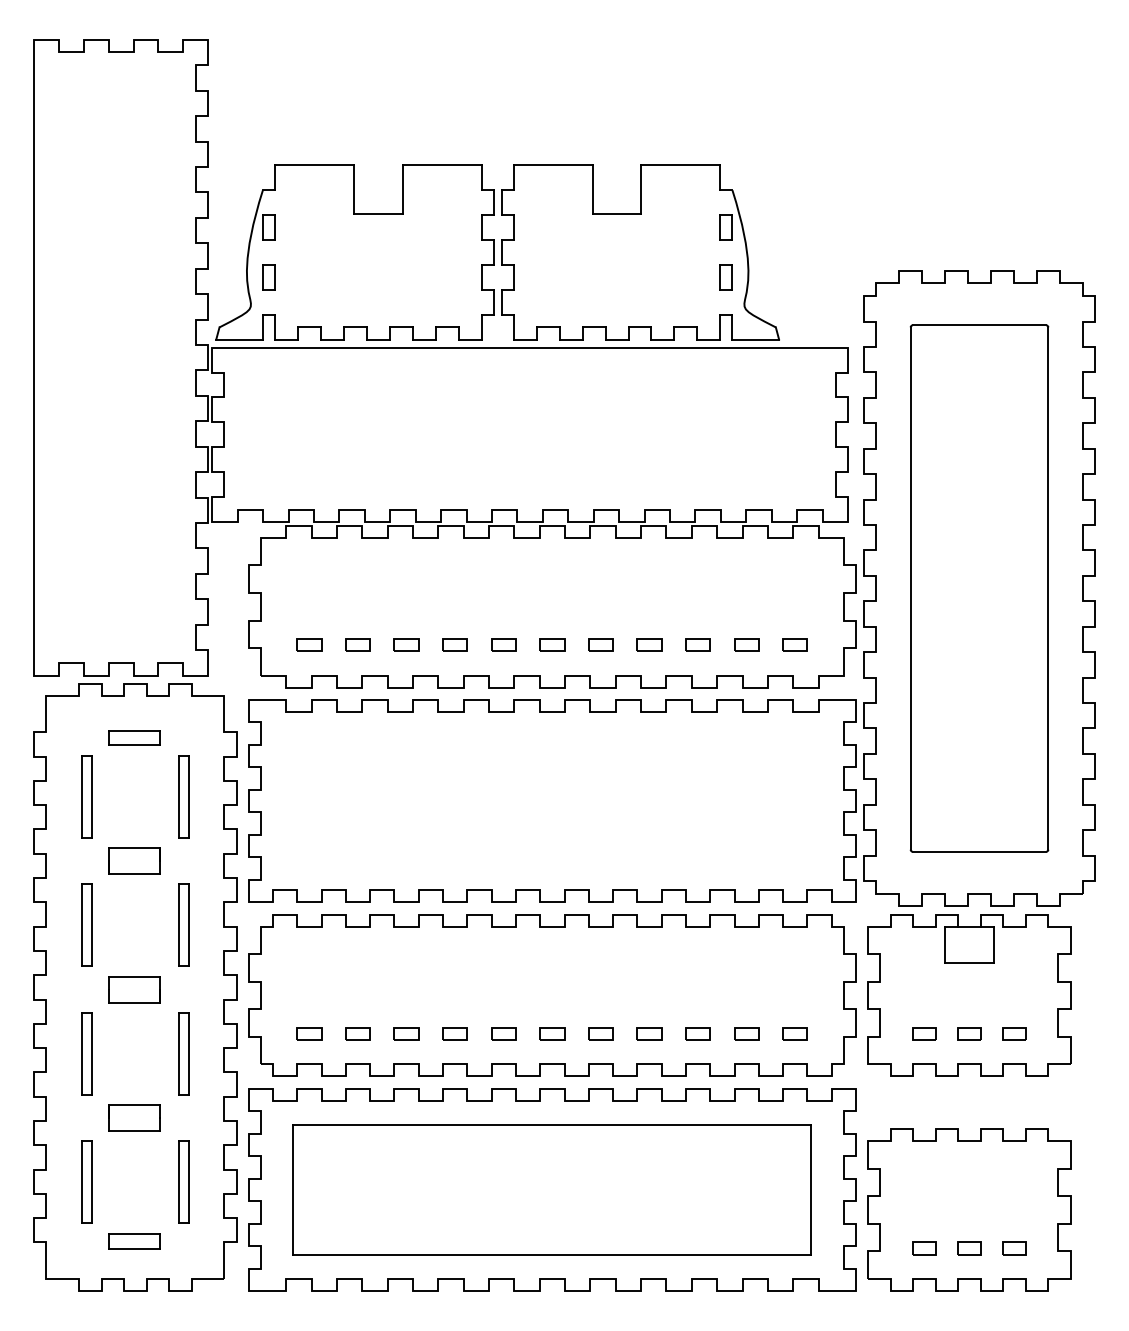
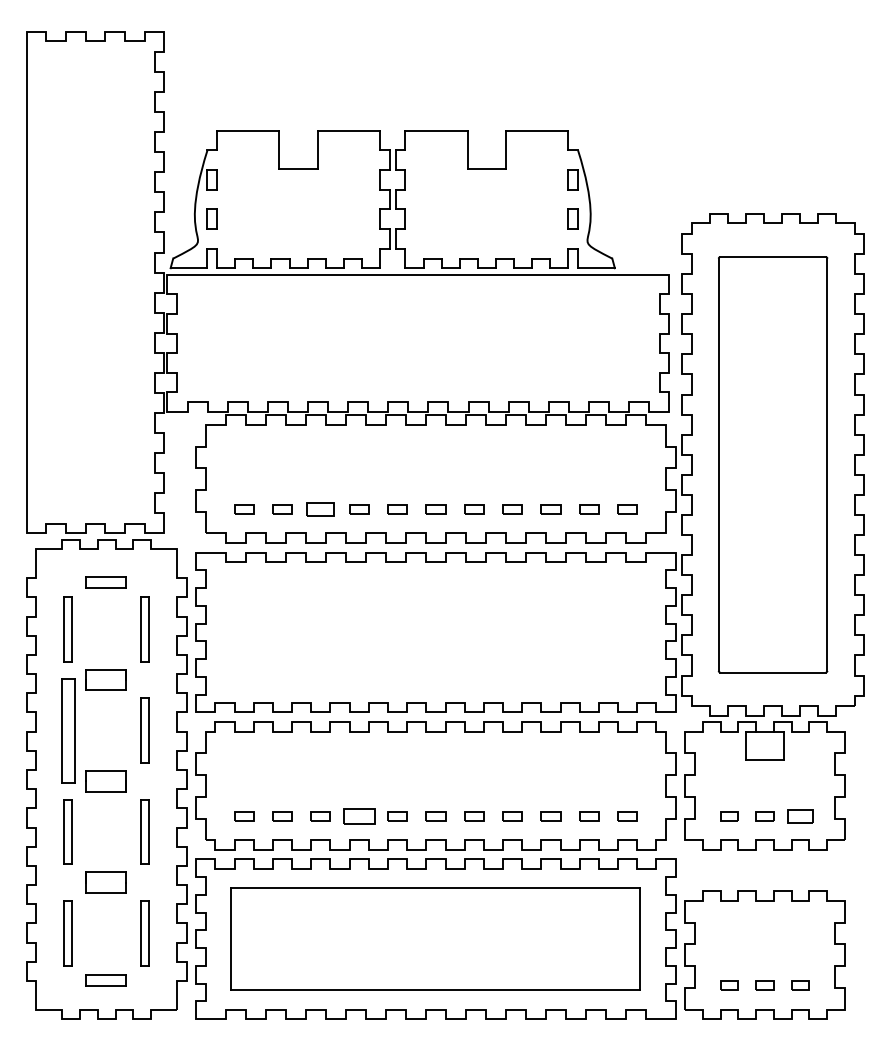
part: (406, 644) -> (320, 508), size x1.4
part: (86, 924) -> (68, 729), size x1.6
part: (454, 1033) -> (358, 815), size x1.6
part: (1014, 1033) -> (800, 815), size x1.4

